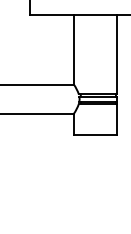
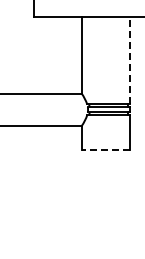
line: (117, 54) -> (129, 60), solid -> dashed
line: (95, 135) -> (105, 149), solid -> dashed

